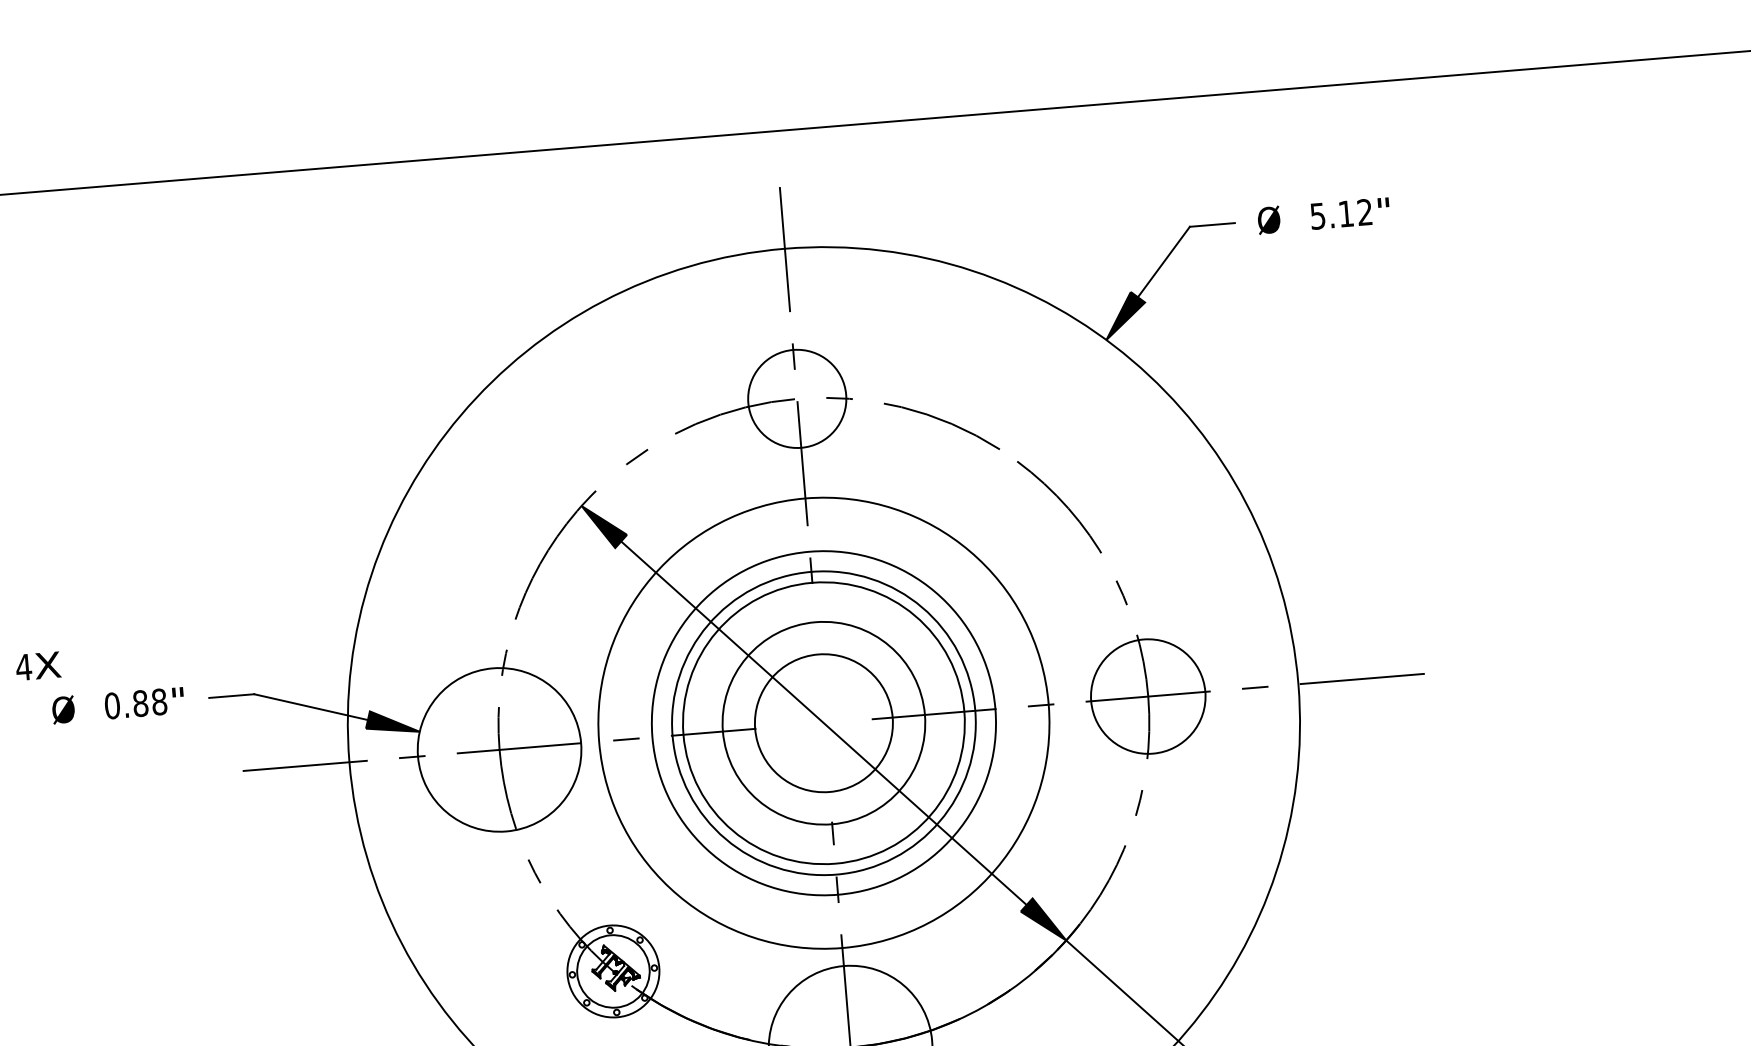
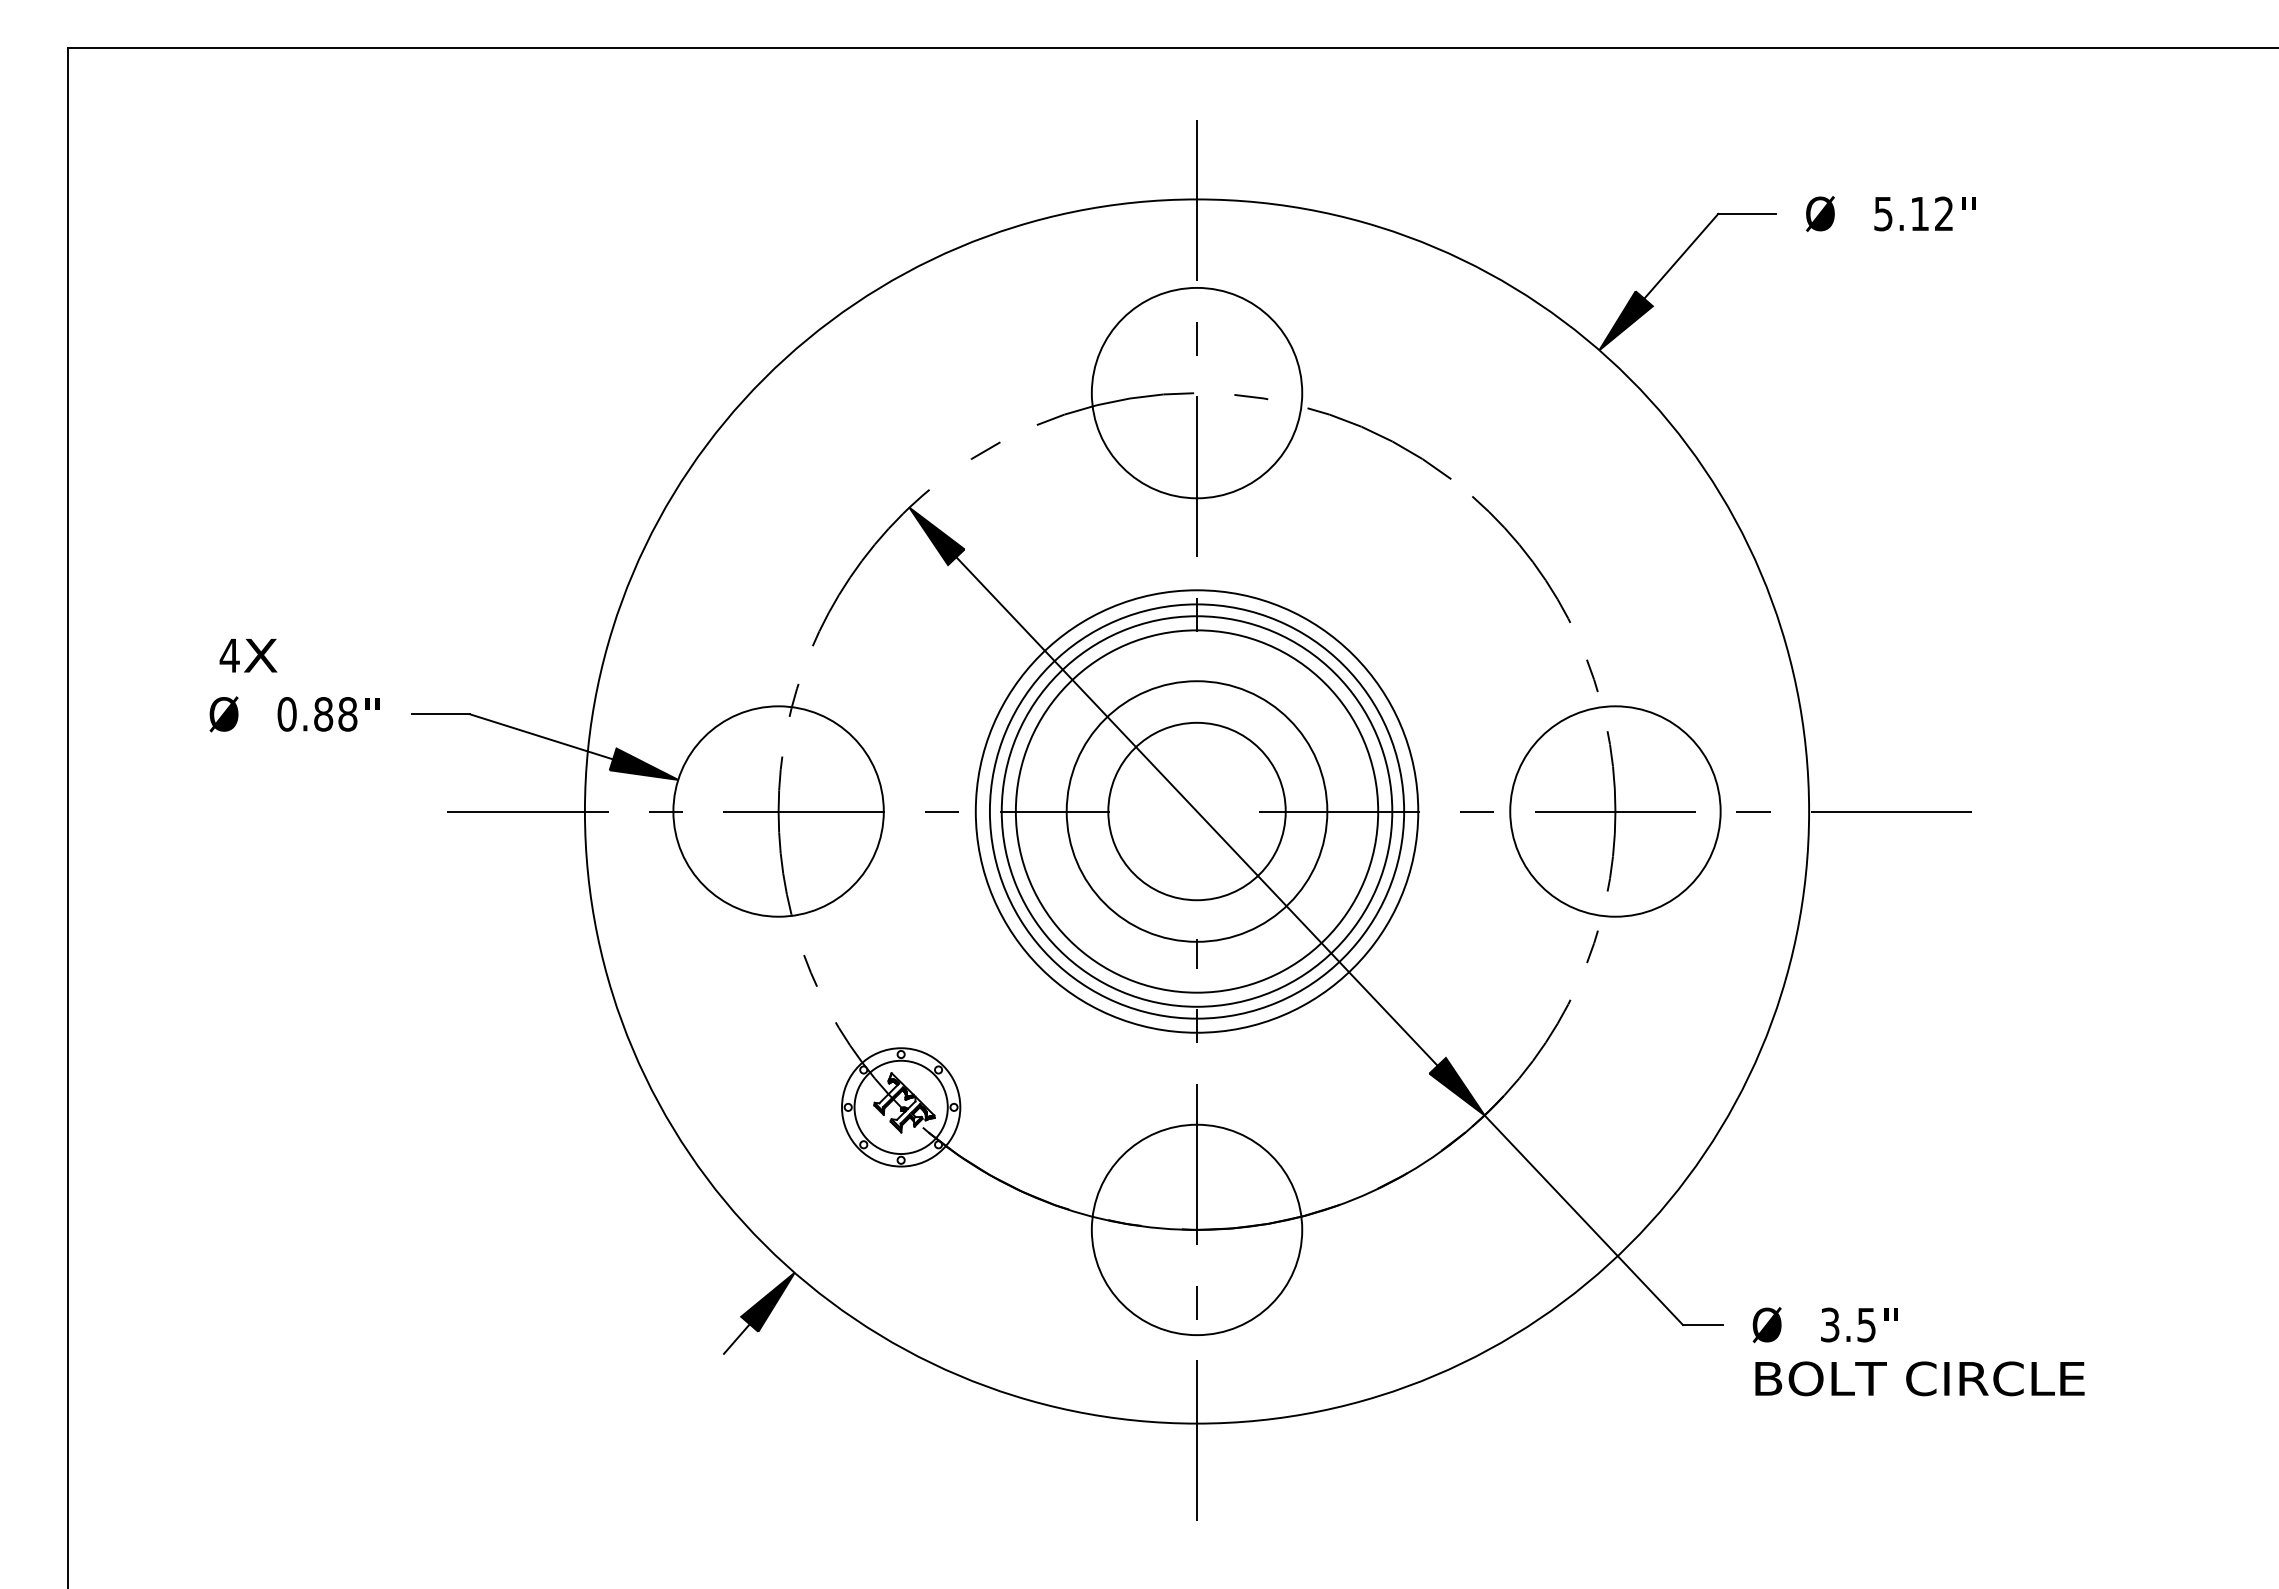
circle: (796, 398) -> (1196, 392), size x1.67
text: (38, 666) -> (248, 655), moved
circle: (1148, 696) -> (1615, 811), size x1.43
circle: (823, 723) -> (1196, 811), size x0.71

